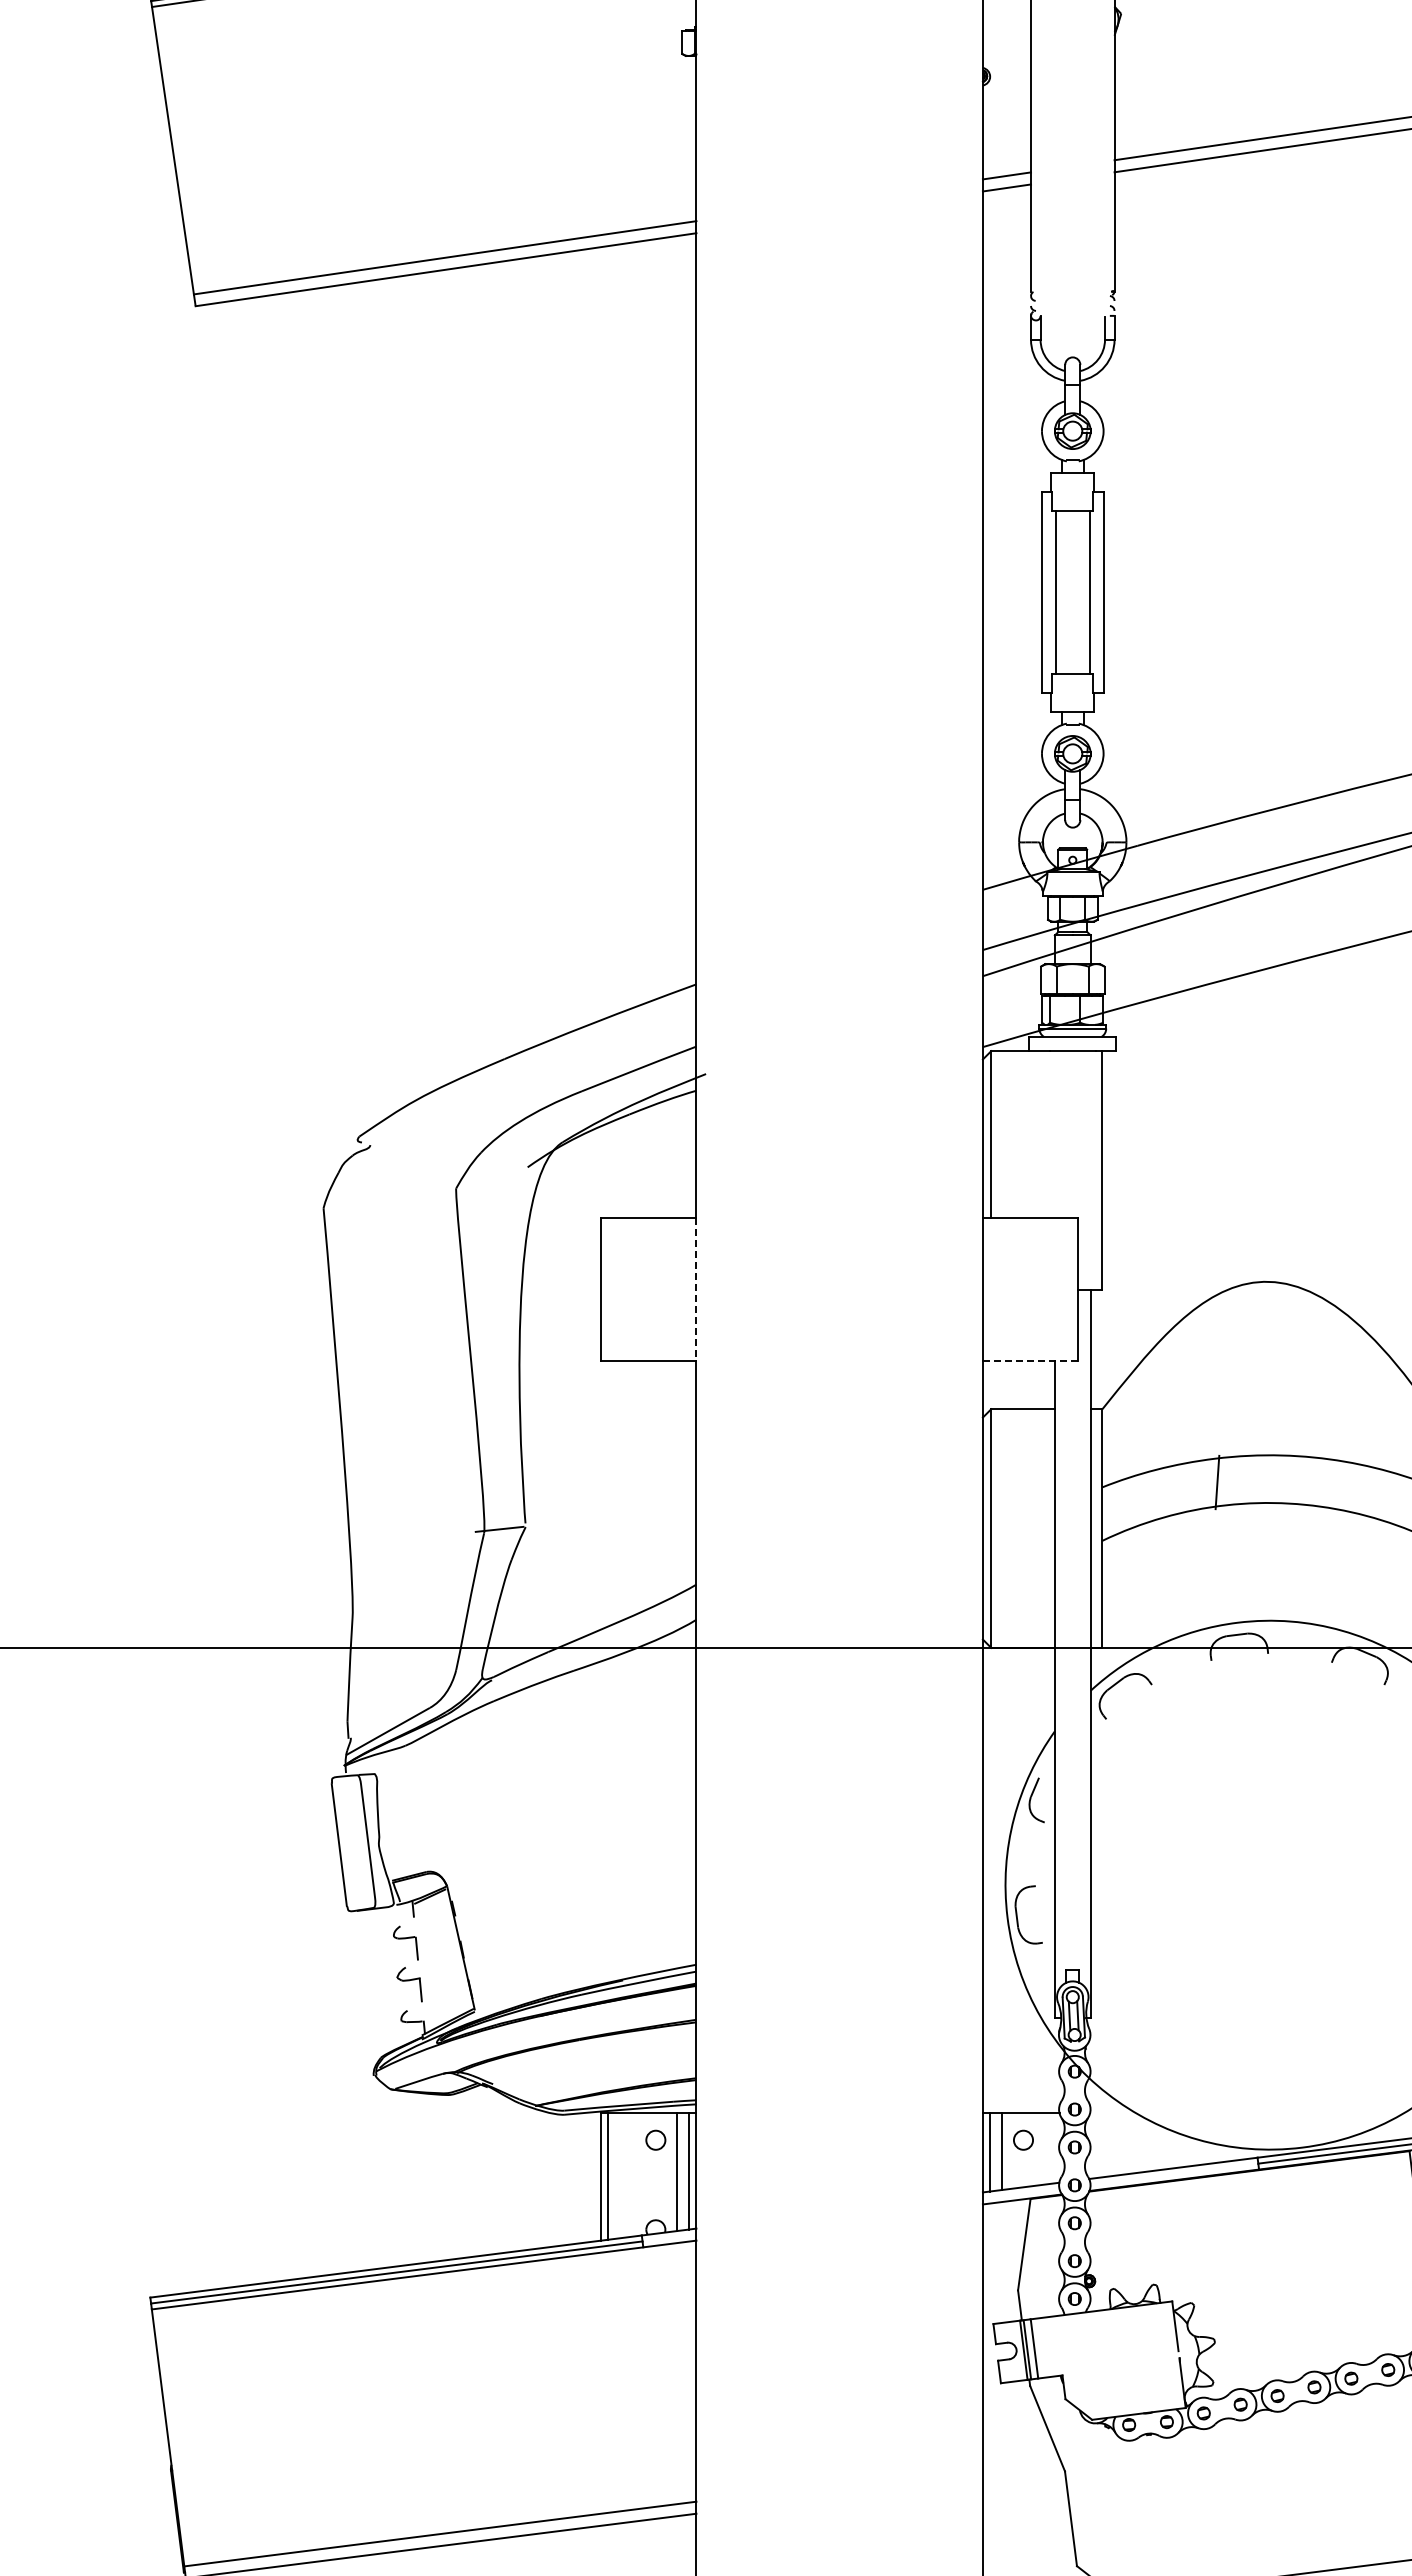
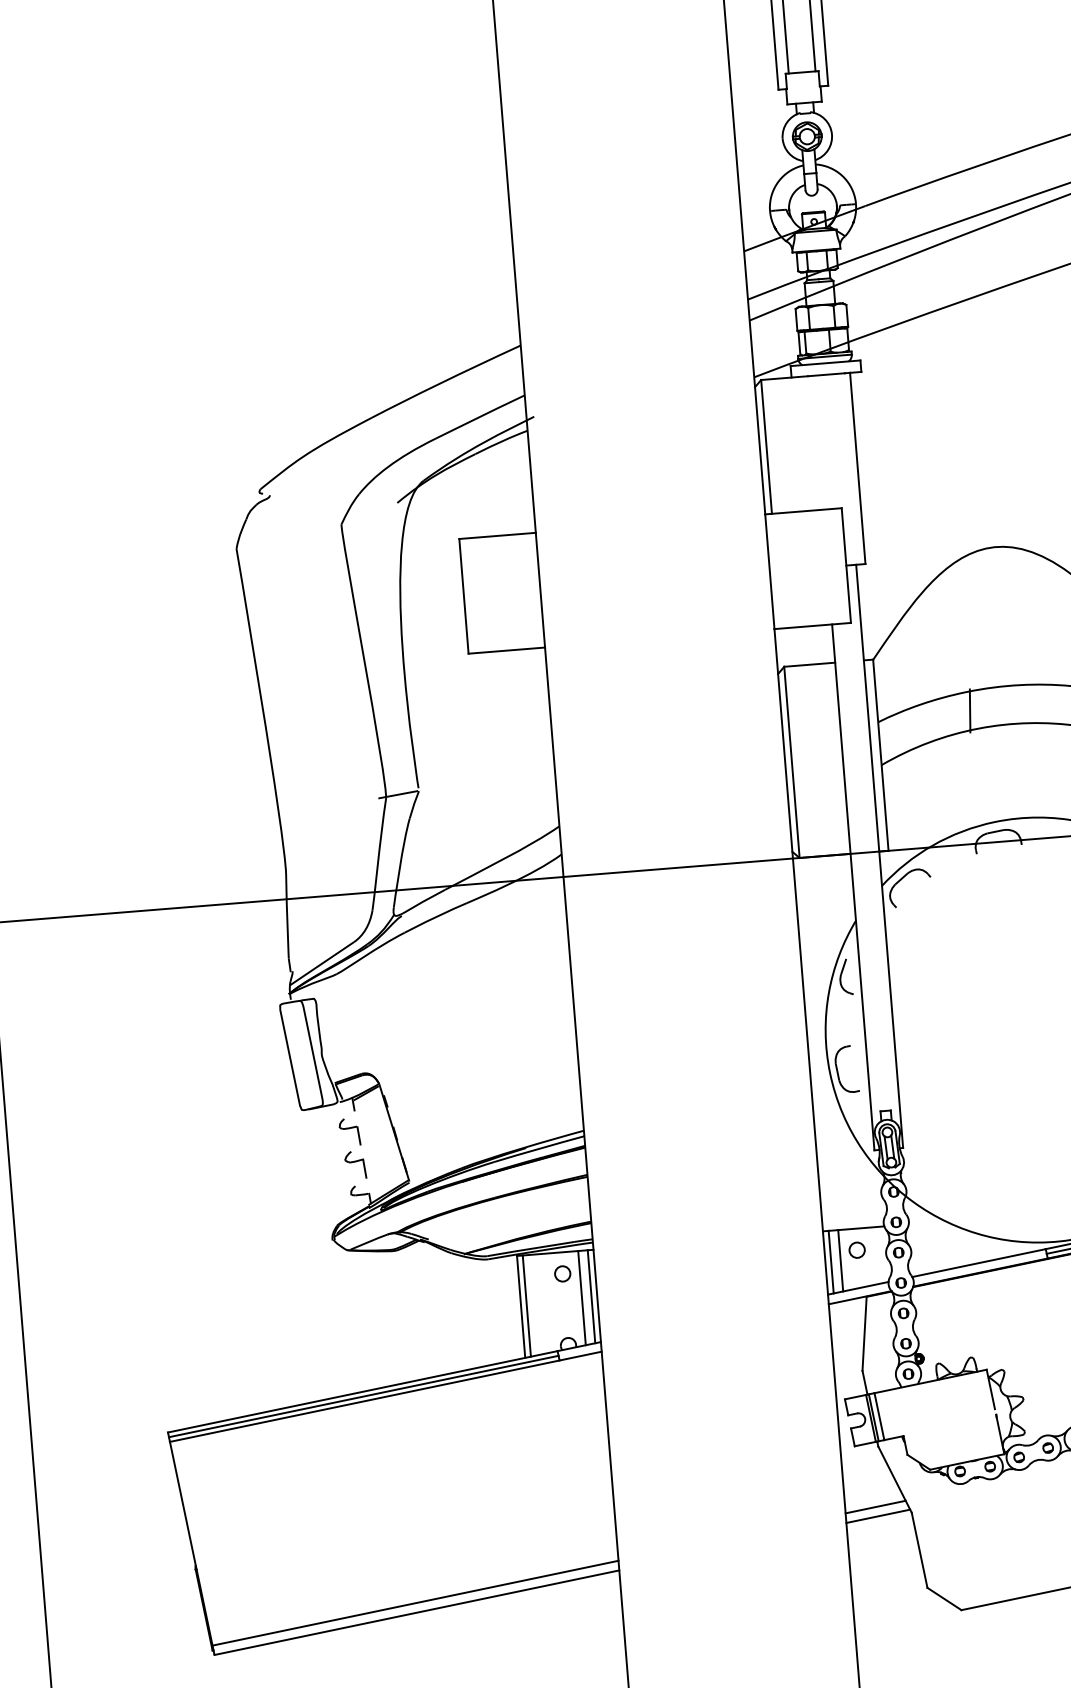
line: (696, 1289) -> (540, 589), dashed -> solid
line: (1030, 1361) -> (812, 626), dashed -> solid
line: (1020, 2460) -> (875, 1506), added
line: (1022, 2472) -> (877, 1516), added

